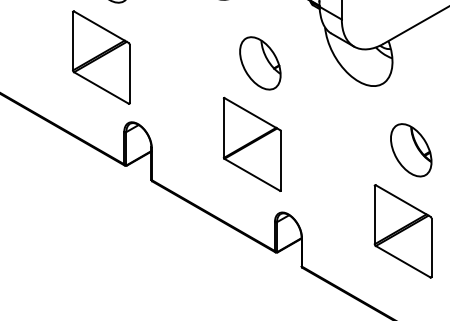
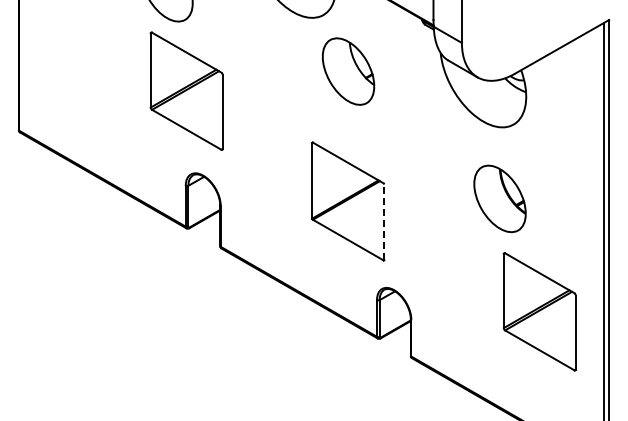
part: (101, 57) -> (186, 90), moved
part: (260, 63) -> (348, 71), moved
part: (410, 149) -> (499, 198), moved
line: (280, 161) -> (384, 222), solid -> dashed

